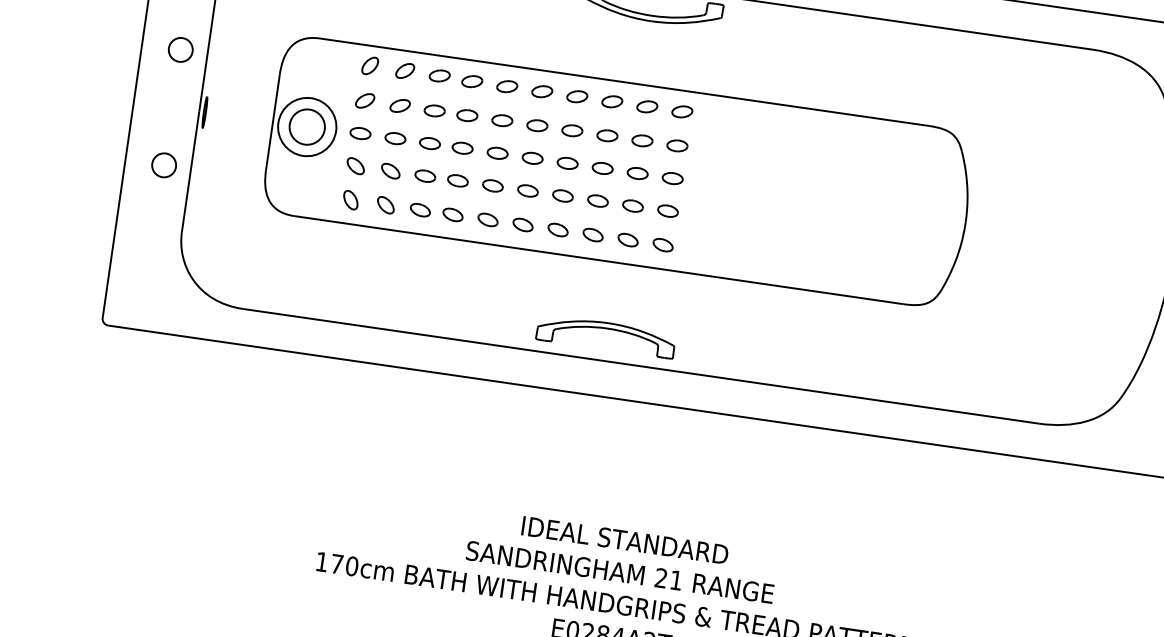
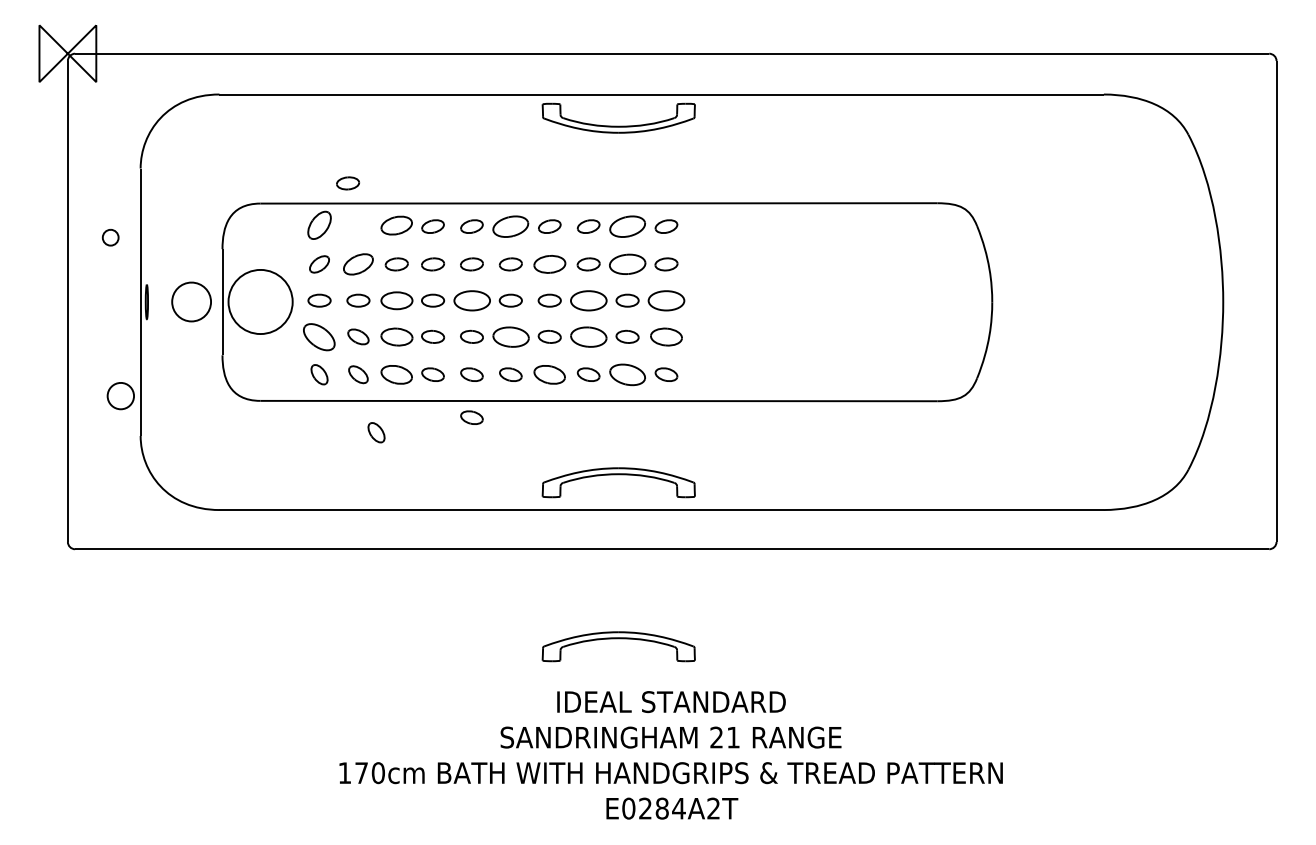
part: (401, 31) -> (348, 183), added
part: (180, 49) -> (110, 237), size x0.6
part: (370, 65) -> (319, 225), size x1.4
part: (405, 70) -> (358, 225), removed
part: (439, 75) -> (396, 225), size x1.4
part: (541, 91) -> (510, 226), size x1.6
part: (400, 106) -> (358, 264), size x1.4
part: (647, 106) -> (627, 226), size x1.6
part: (307, 126) -> (191, 301), moved
part: (572, 130) -> (549, 264), size x1.4
part: (642, 140) -> (627, 264), size x1.6
part: (429, 143) -> (396, 300), size x1.4
part: (497, 153) -> (471, 300), size x1.6
part: (163, 165) -> (120, 396), moved
part: (355, 165) -> (319, 336), size x1.6
part: (602, 168) -> (588, 300), size x1.6
part: (425, 175) -> (396, 336), size x1.4
part: (672, 178) -> (666, 300), size x1.6
part: (527, 190) -> (510, 336), size x1.6
part: (597, 200) -> (588, 336), size x1.6
part: (420, 209) -> (396, 374), size x1.4
part: (668, 210) -> (666, 336), size x1.4
part: (557, 229) -> (549, 374), size x1.4
part: (628, 239) -> (627, 374), size x1.6
part: (482, 258) -> (471, 417), added
part: (394, 259) -> (376, 432), added
part: (585, 477) -> (618, 639), added

